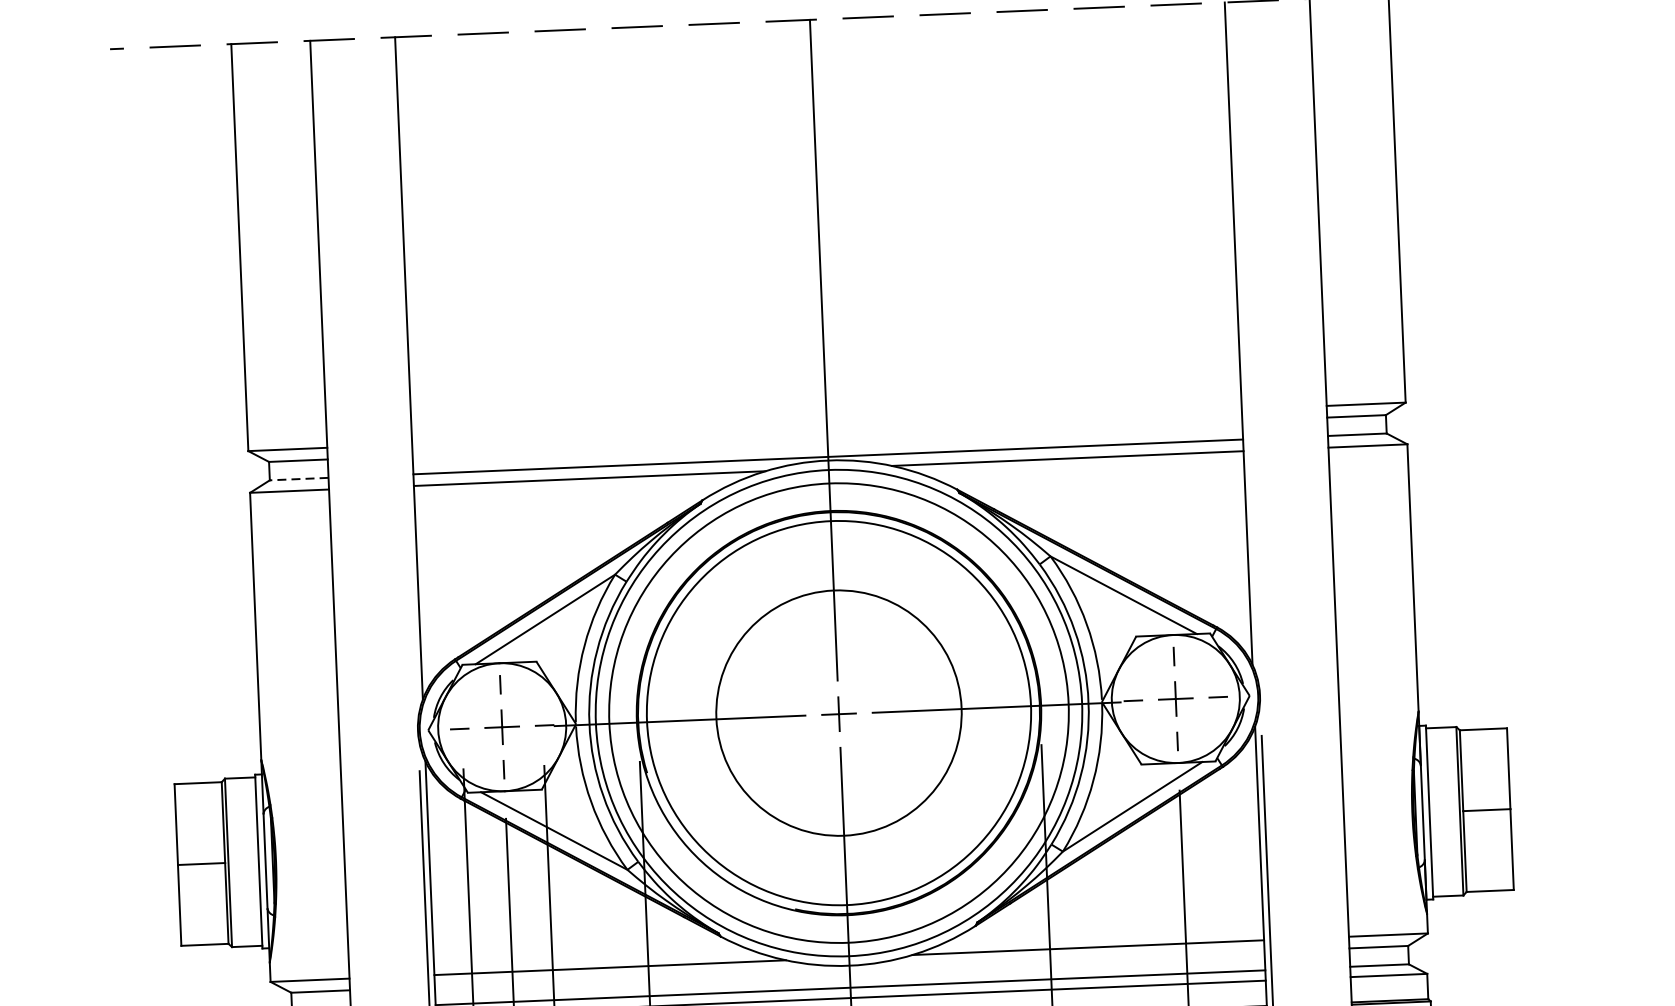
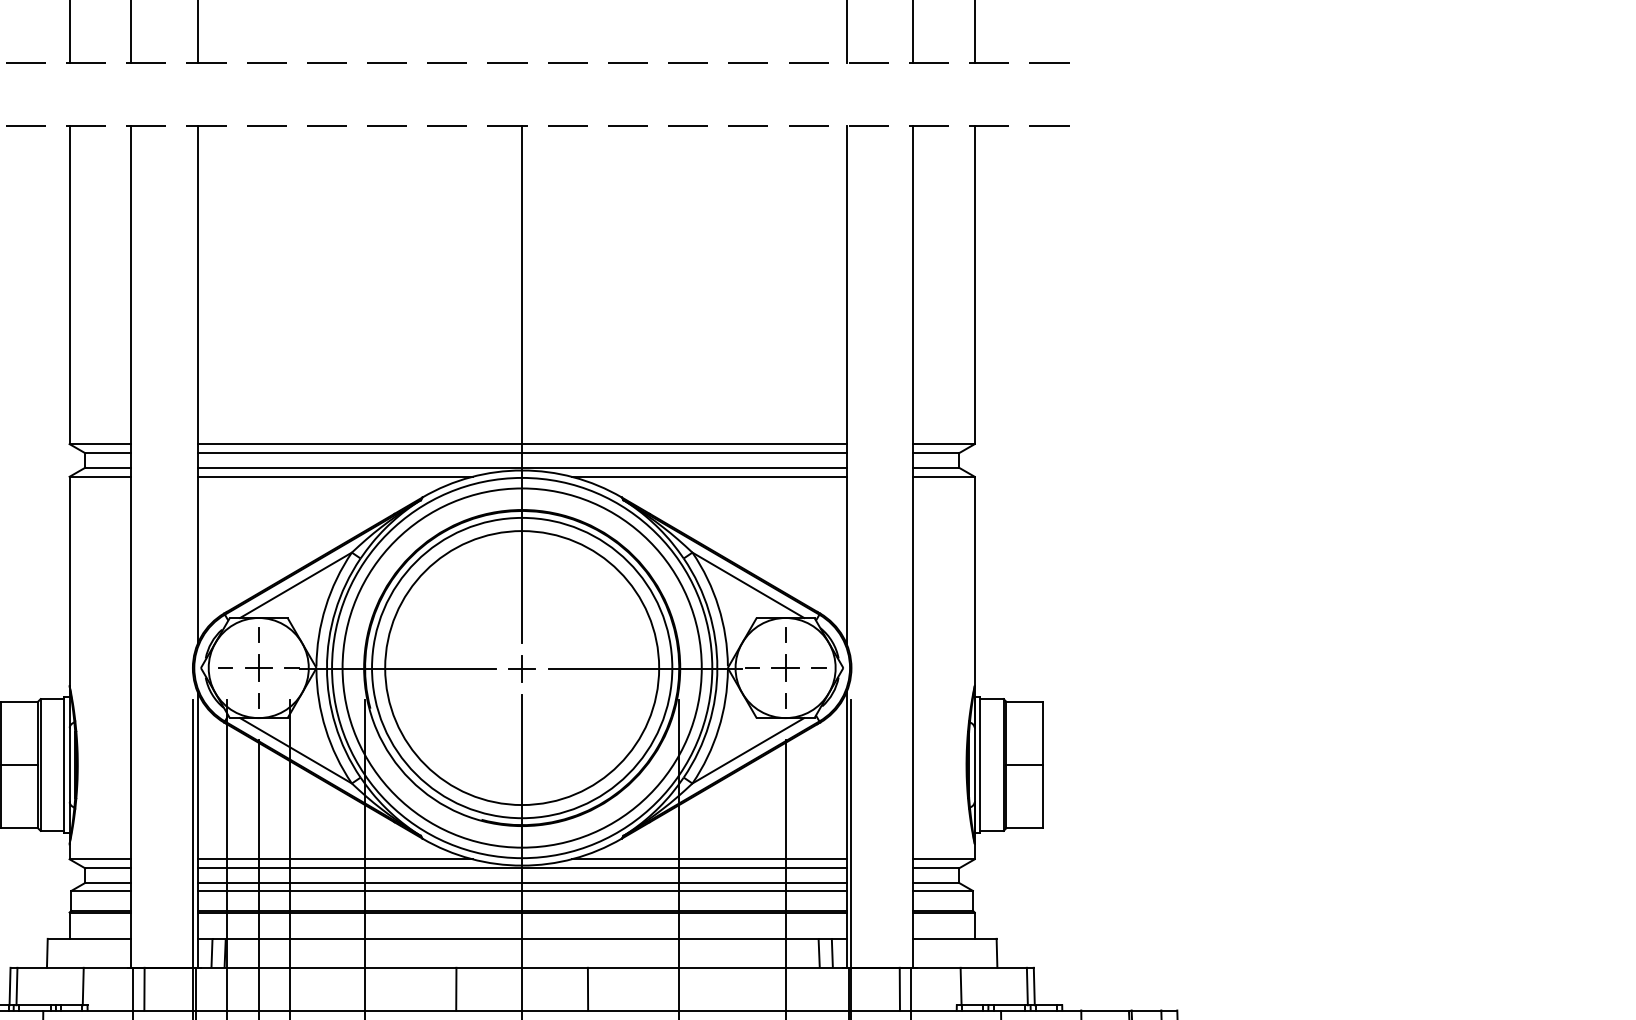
line: (826, 427) -> (521, 444), added
line: (826, 438) -> (521, 453), added
line: (299, 478) -> (108, 467), dashed -> solid
circle: (839, 713) -> (522, 668), size x1.43
line: (848, 969) -> (521, 868), added

